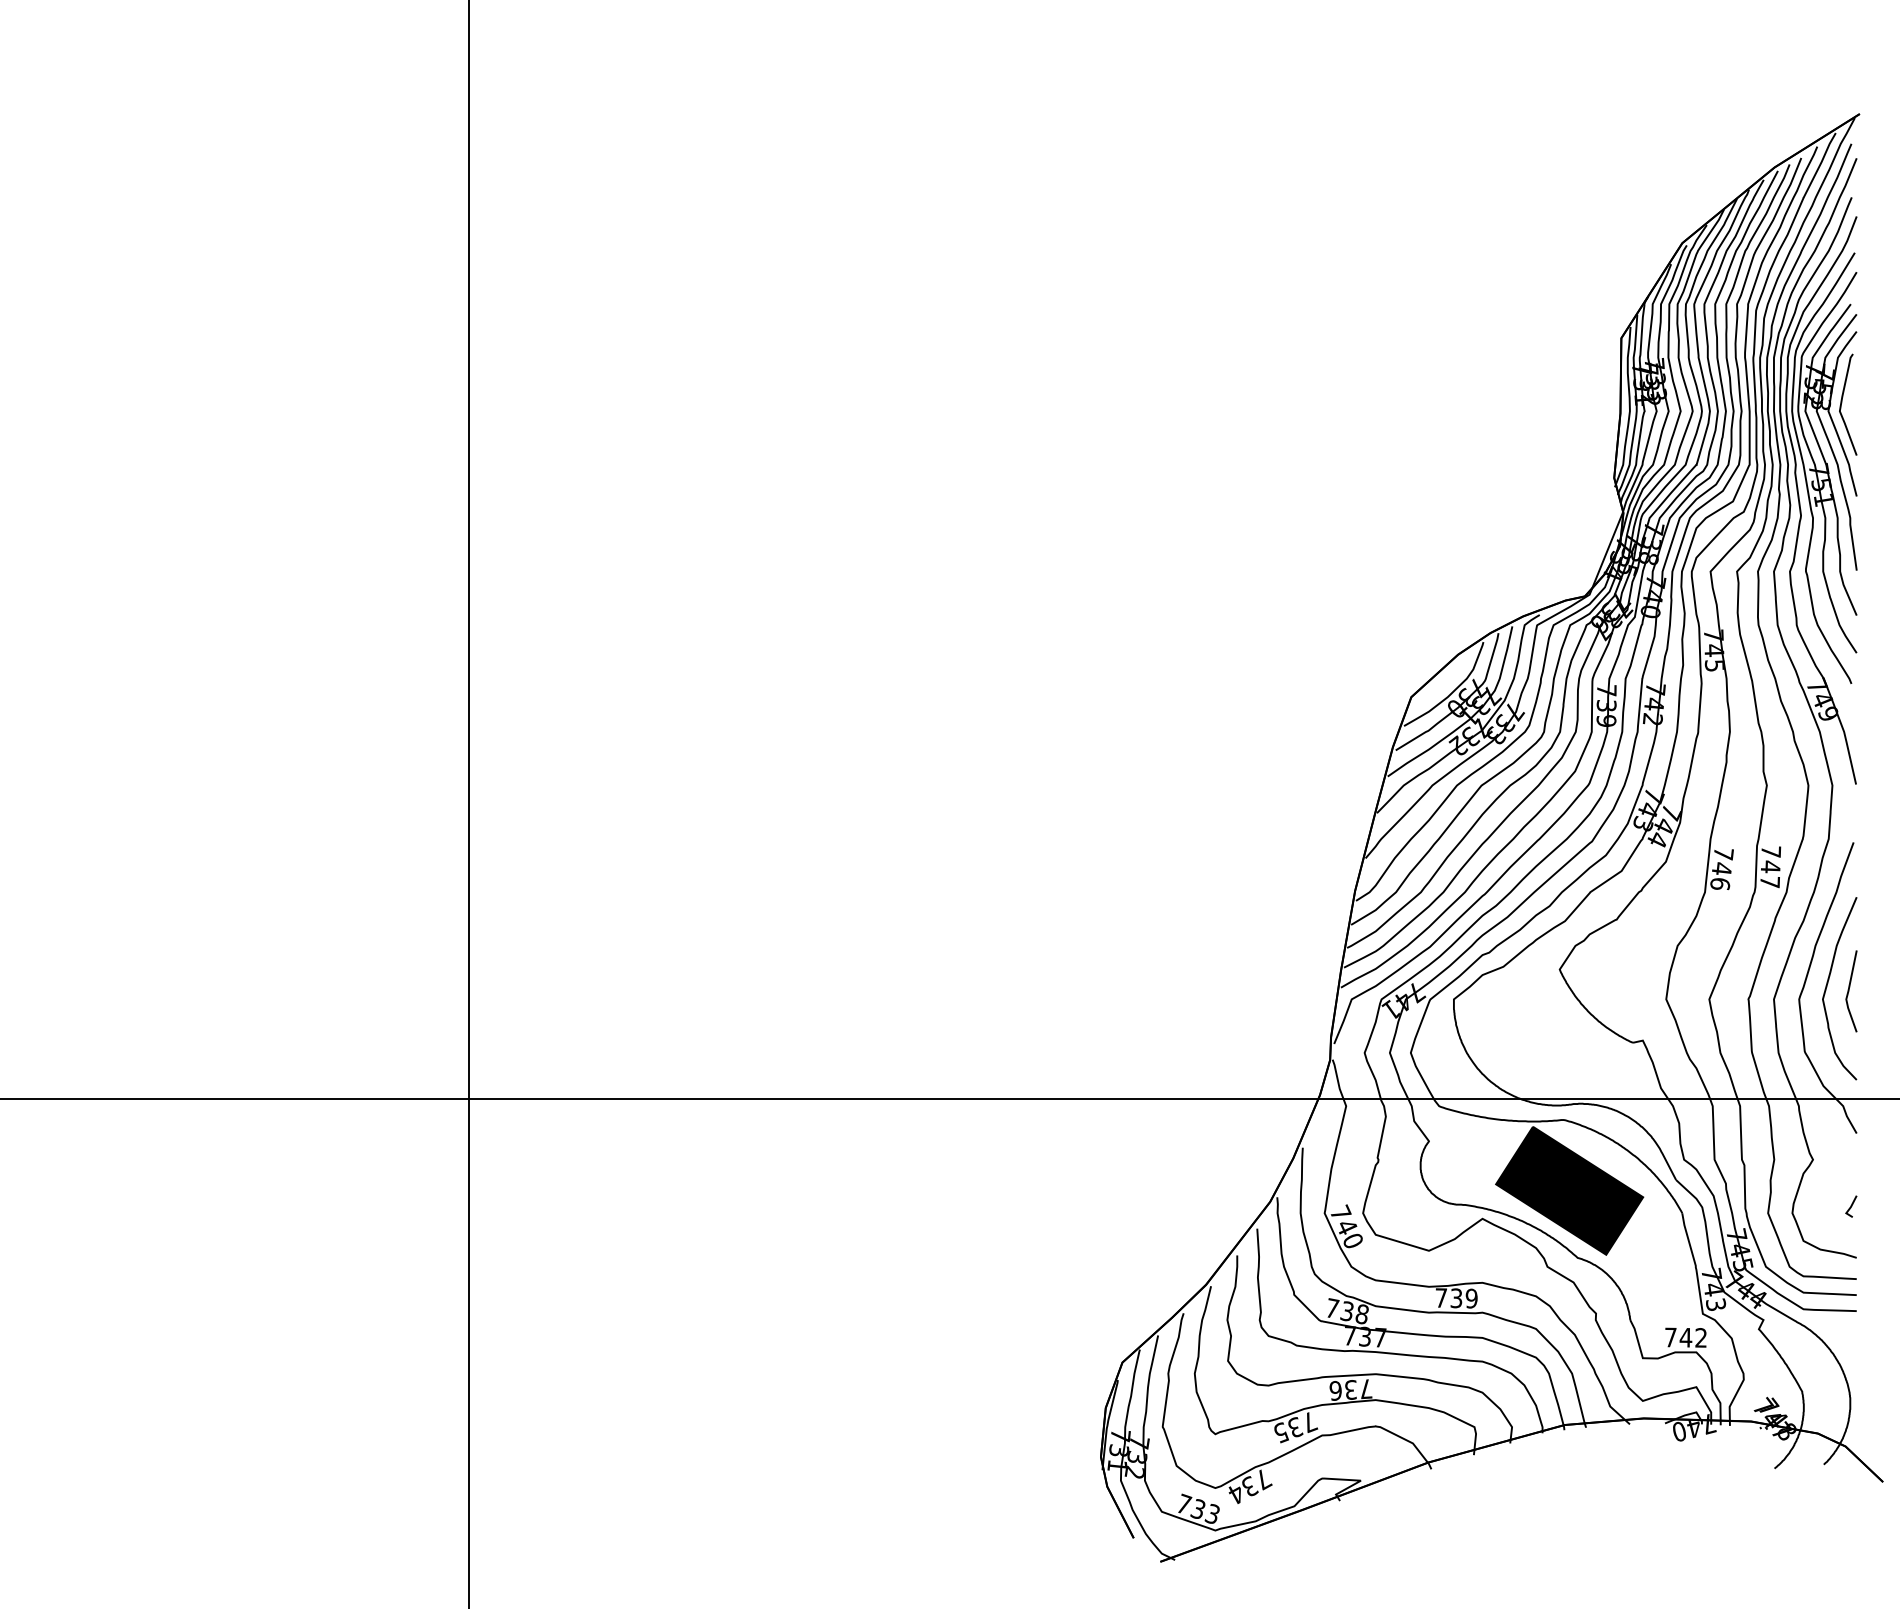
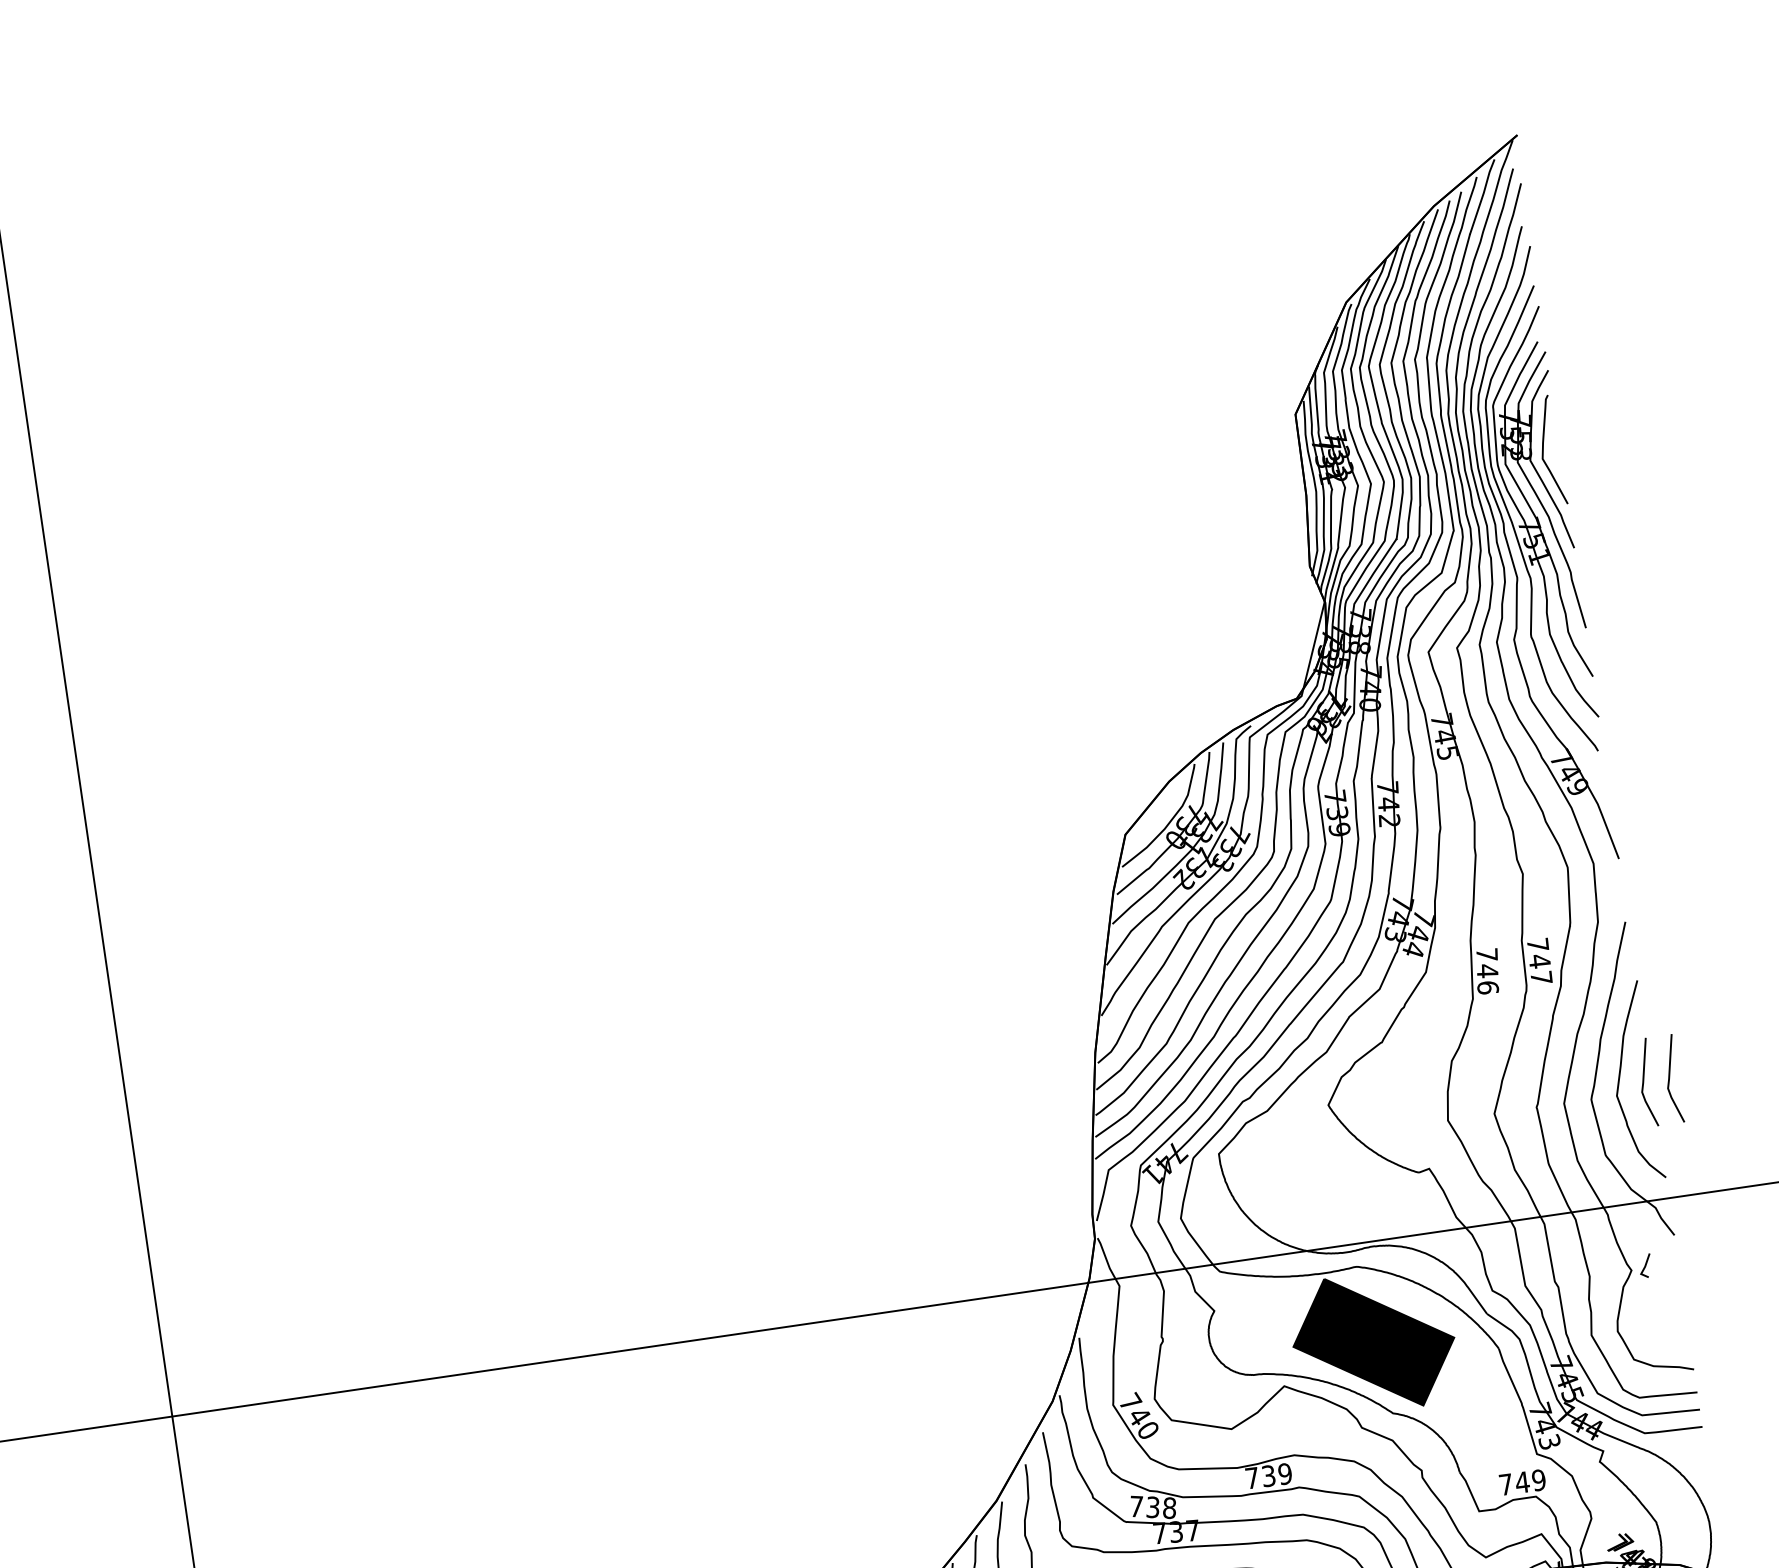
line: (1873, 991) -> (1670, 1079), added
line: (1851, 1206) -> (1645, 1265), moved
text: (1701, 1337) -> (1539, 1479), 742 -> 749

